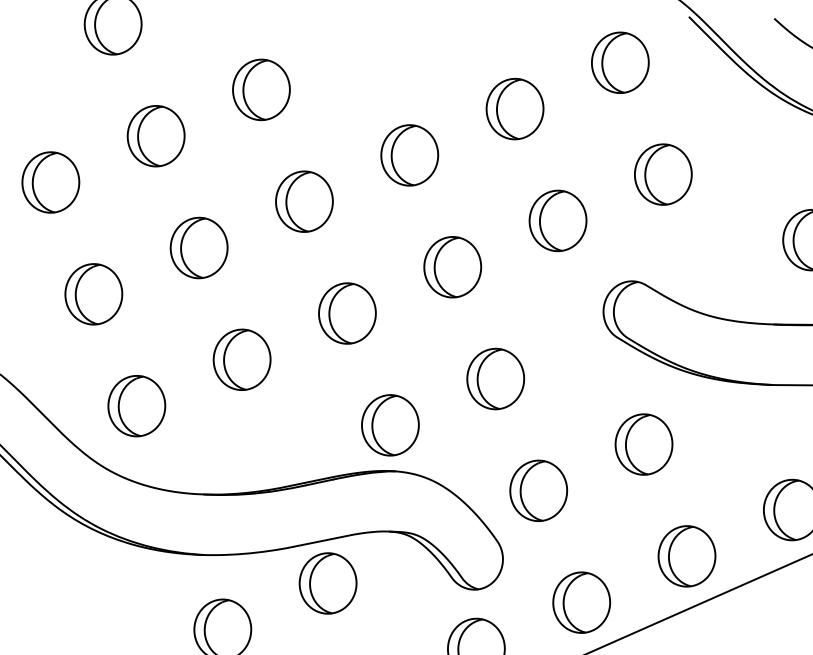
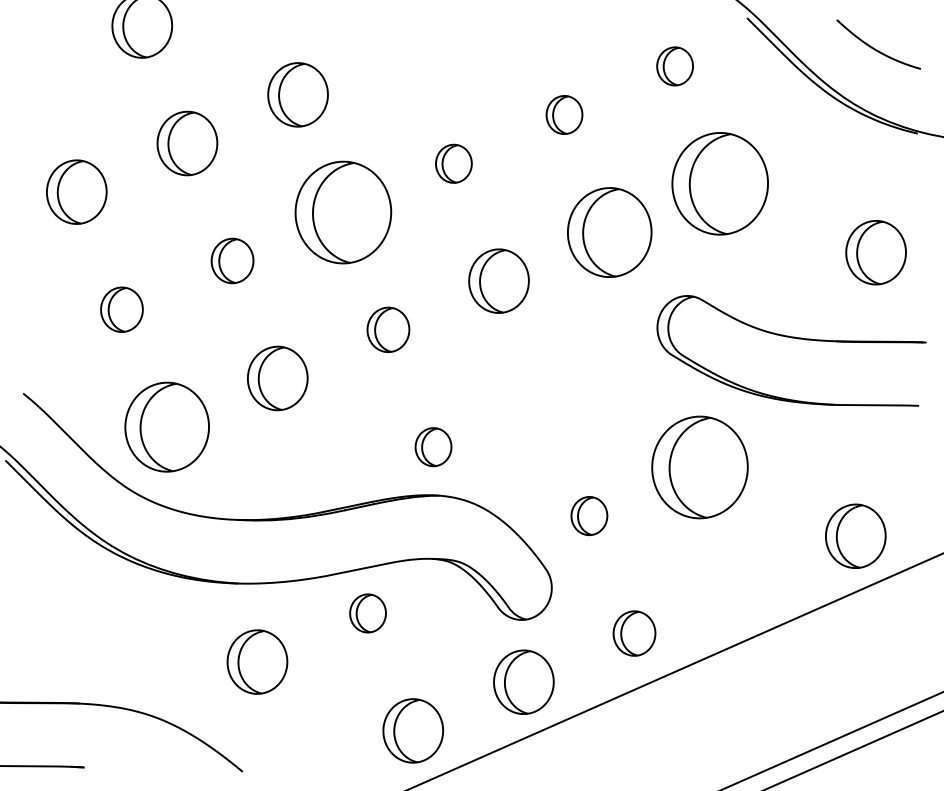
part: (619, 62) -> (674, 66), size x0.6
part: (515, 108) -> (564, 114), size x0.6
part: (409, 155) -> (453, 163), size x0.6
part: (663, 174) -> (720, 183), size x1.6
part: (303, 200) -> (342, 211), size x1.6
part: (557, 220) -> (609, 232), size x1.4
part: (199, 247) -> (232, 260), size x0.7
part: (93, 294) -> (121, 309), size x0.7
part: (347, 313) -> (388, 329), size x0.7
part: (495, 378) -> (543, 398), removed
part: (136, 405) -> (166, 426), size x1.4
part: (390, 424) -> (433, 446), size x0.6
part: (643, 444) -> (699, 467), size x1.6
part: (538, 490) -> (589, 515), size x0.6
part: (686, 555) -> (744, 584), removed
part: (327, 583) -> (367, 613), size x0.6
part: (581, 602) -> (634, 633), size x0.7

